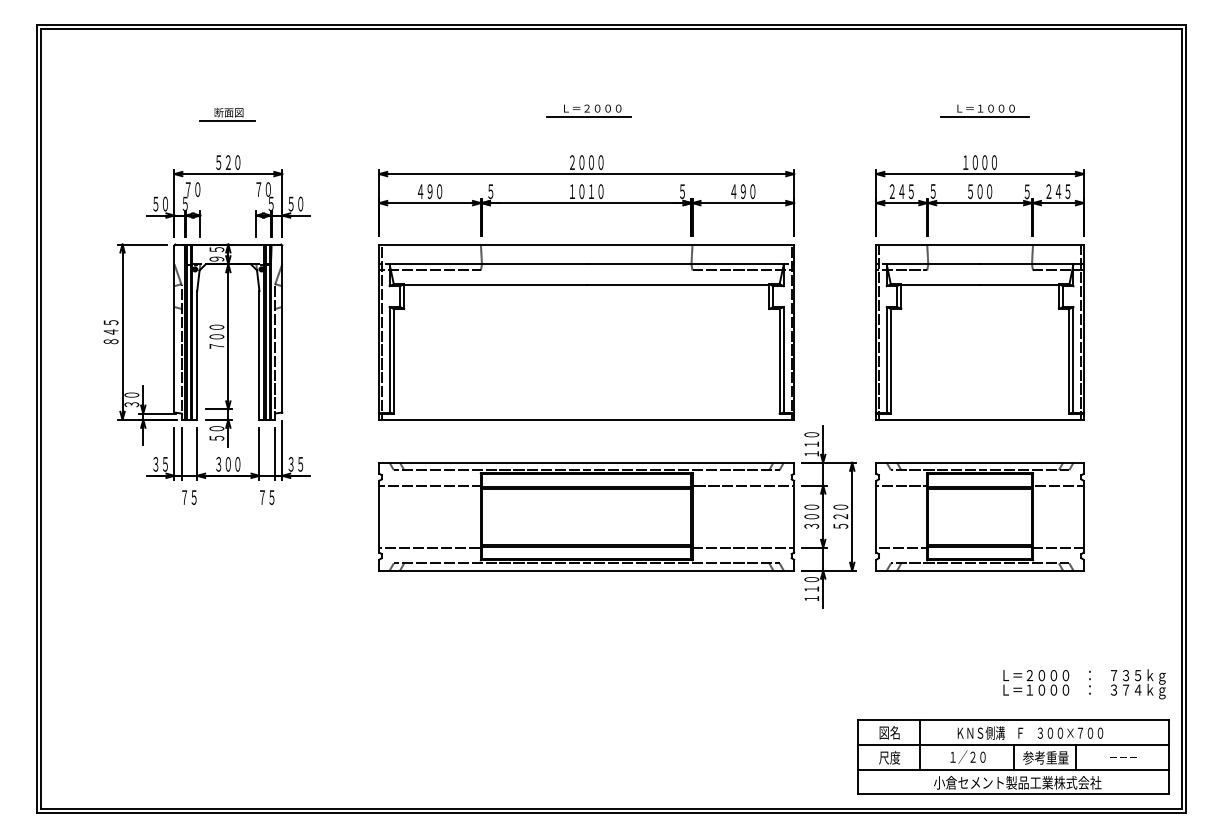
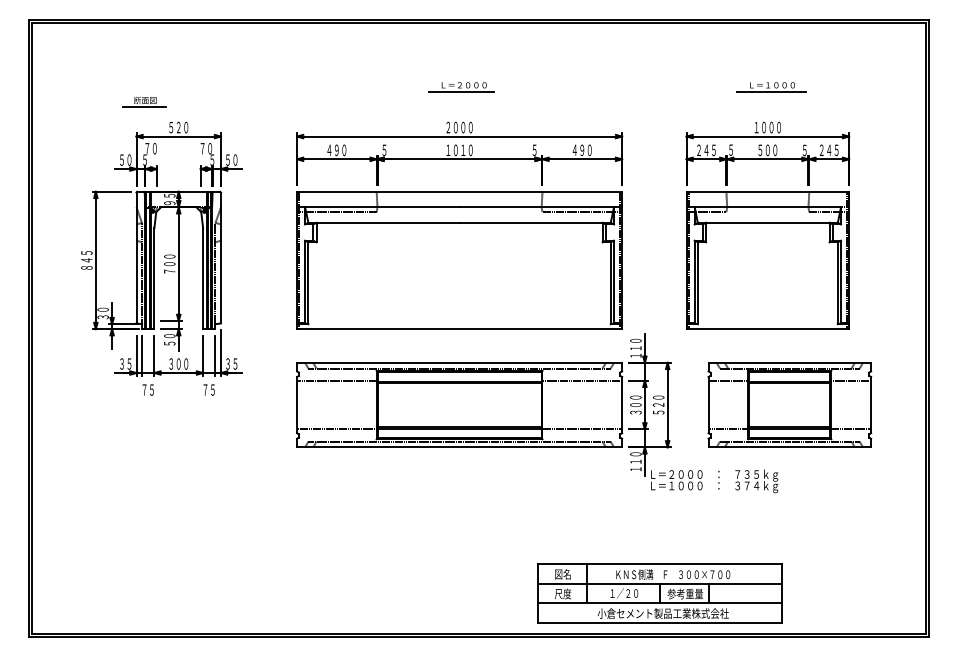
part: (228, 113) -> (144, 101), moved
part: (979, 515) -> (789, 404), moved
text: (1084, 684) -> (714, 481), moved
part: (1012, 757) -> (659, 593), moved

